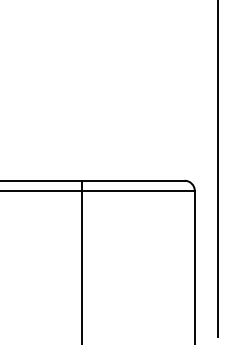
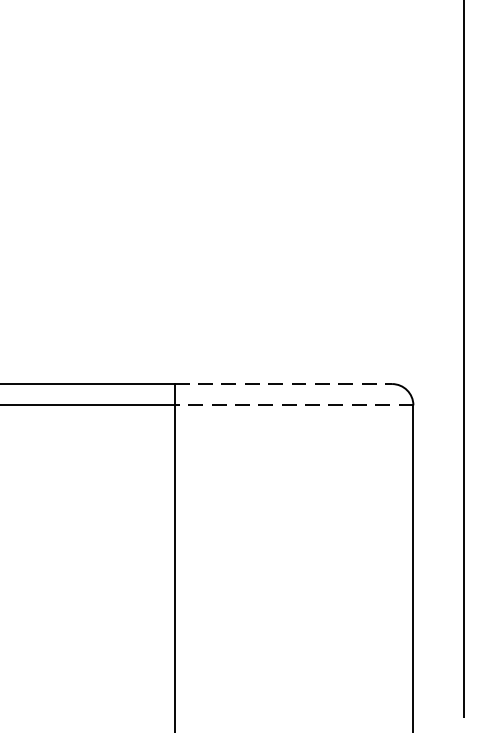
line: (134, 180) -> (285, 383), solid -> dashed
line: (138, 190) -> (293, 404), solid -> dashed

